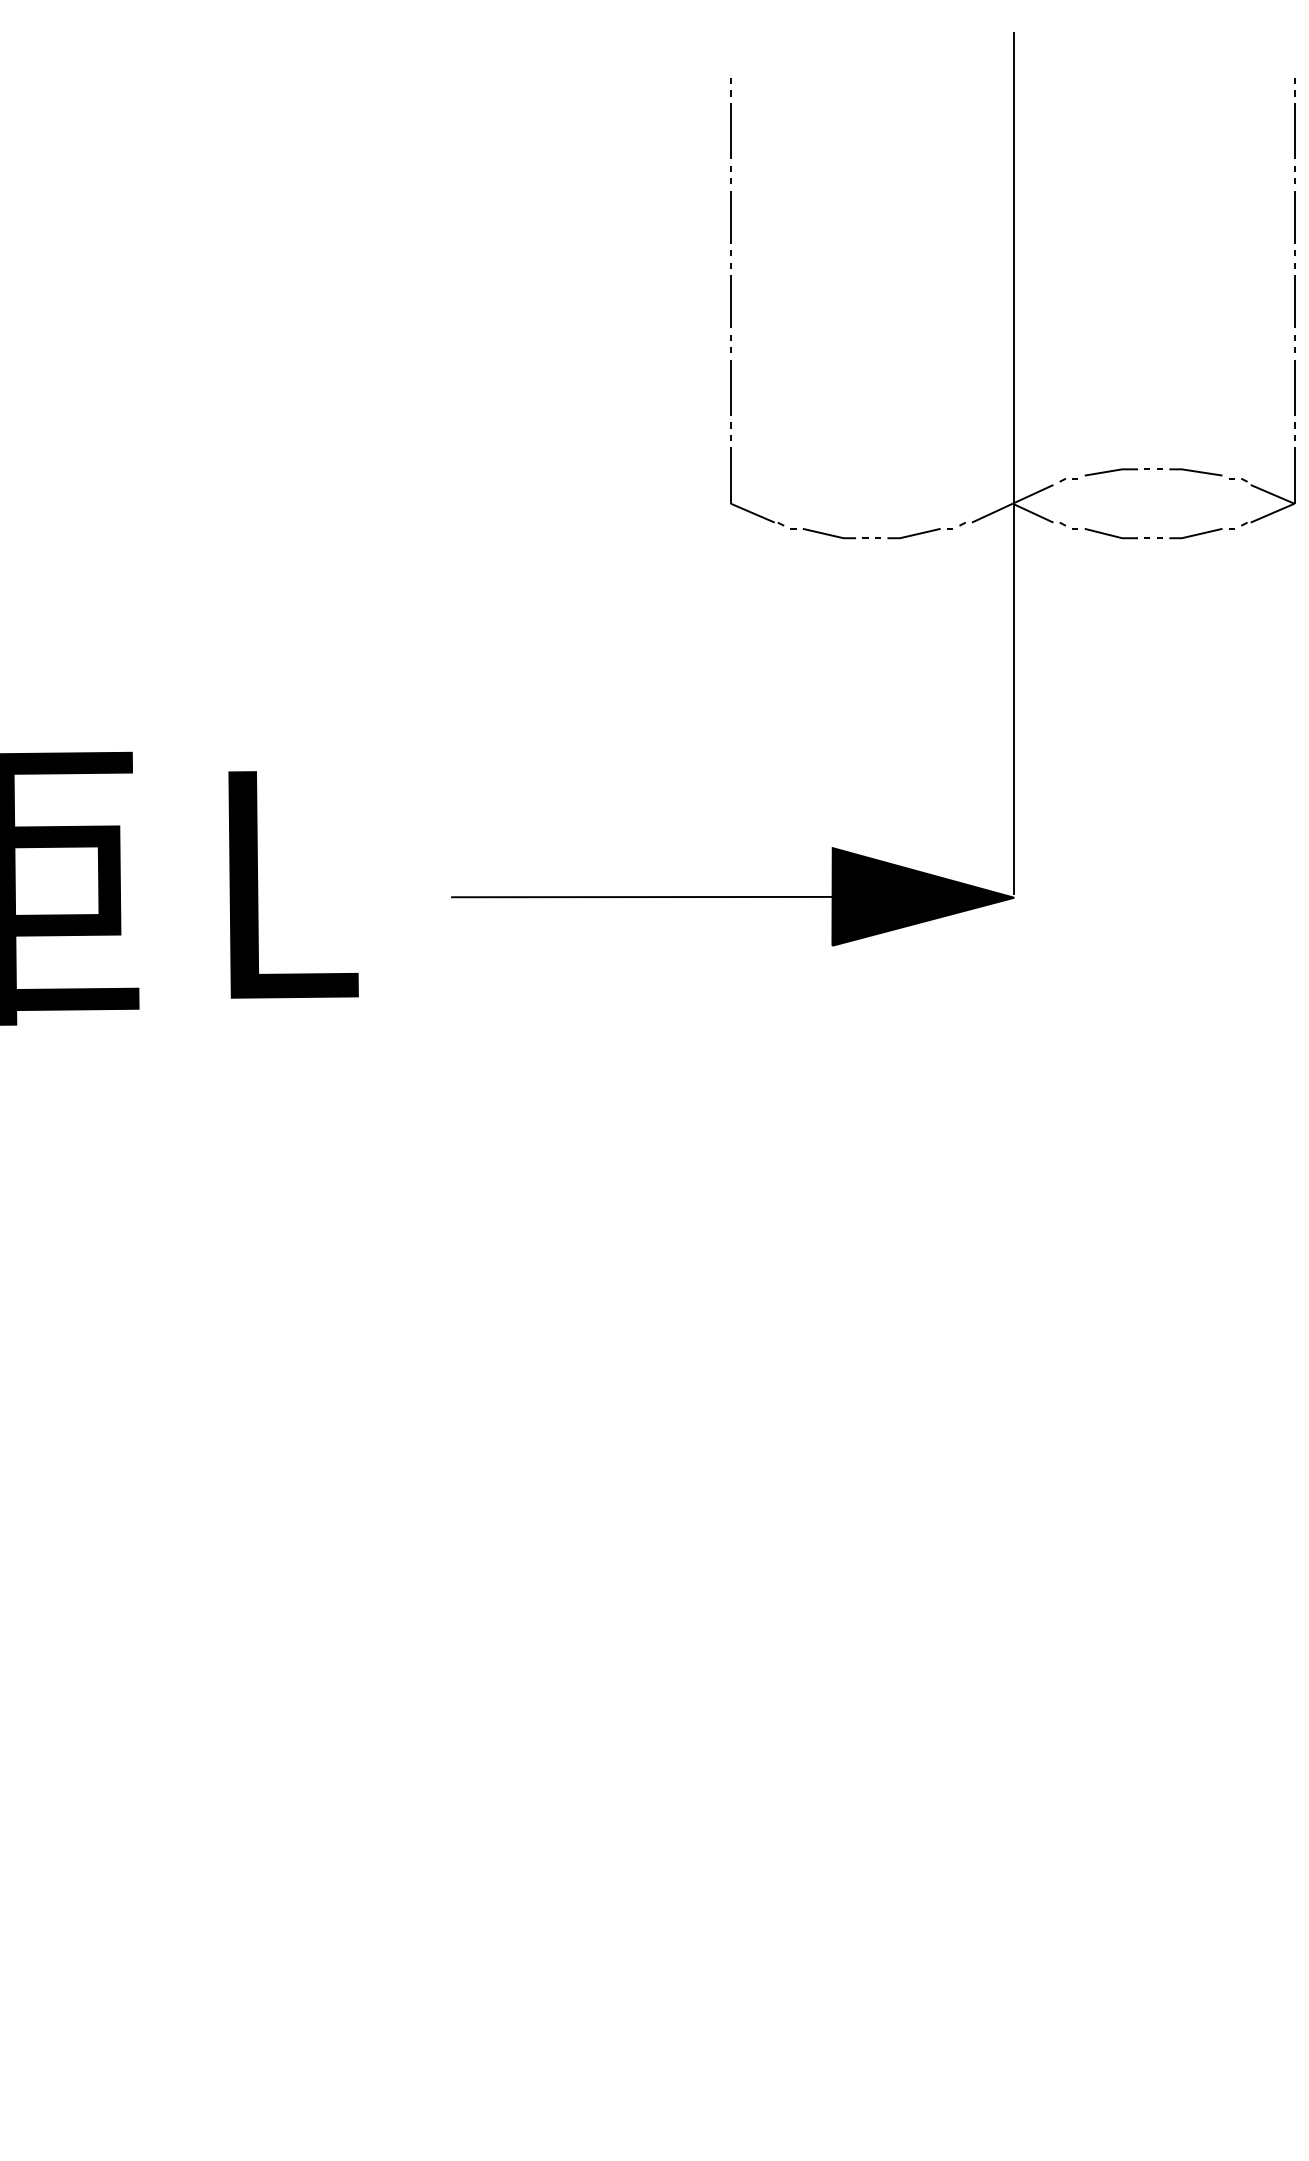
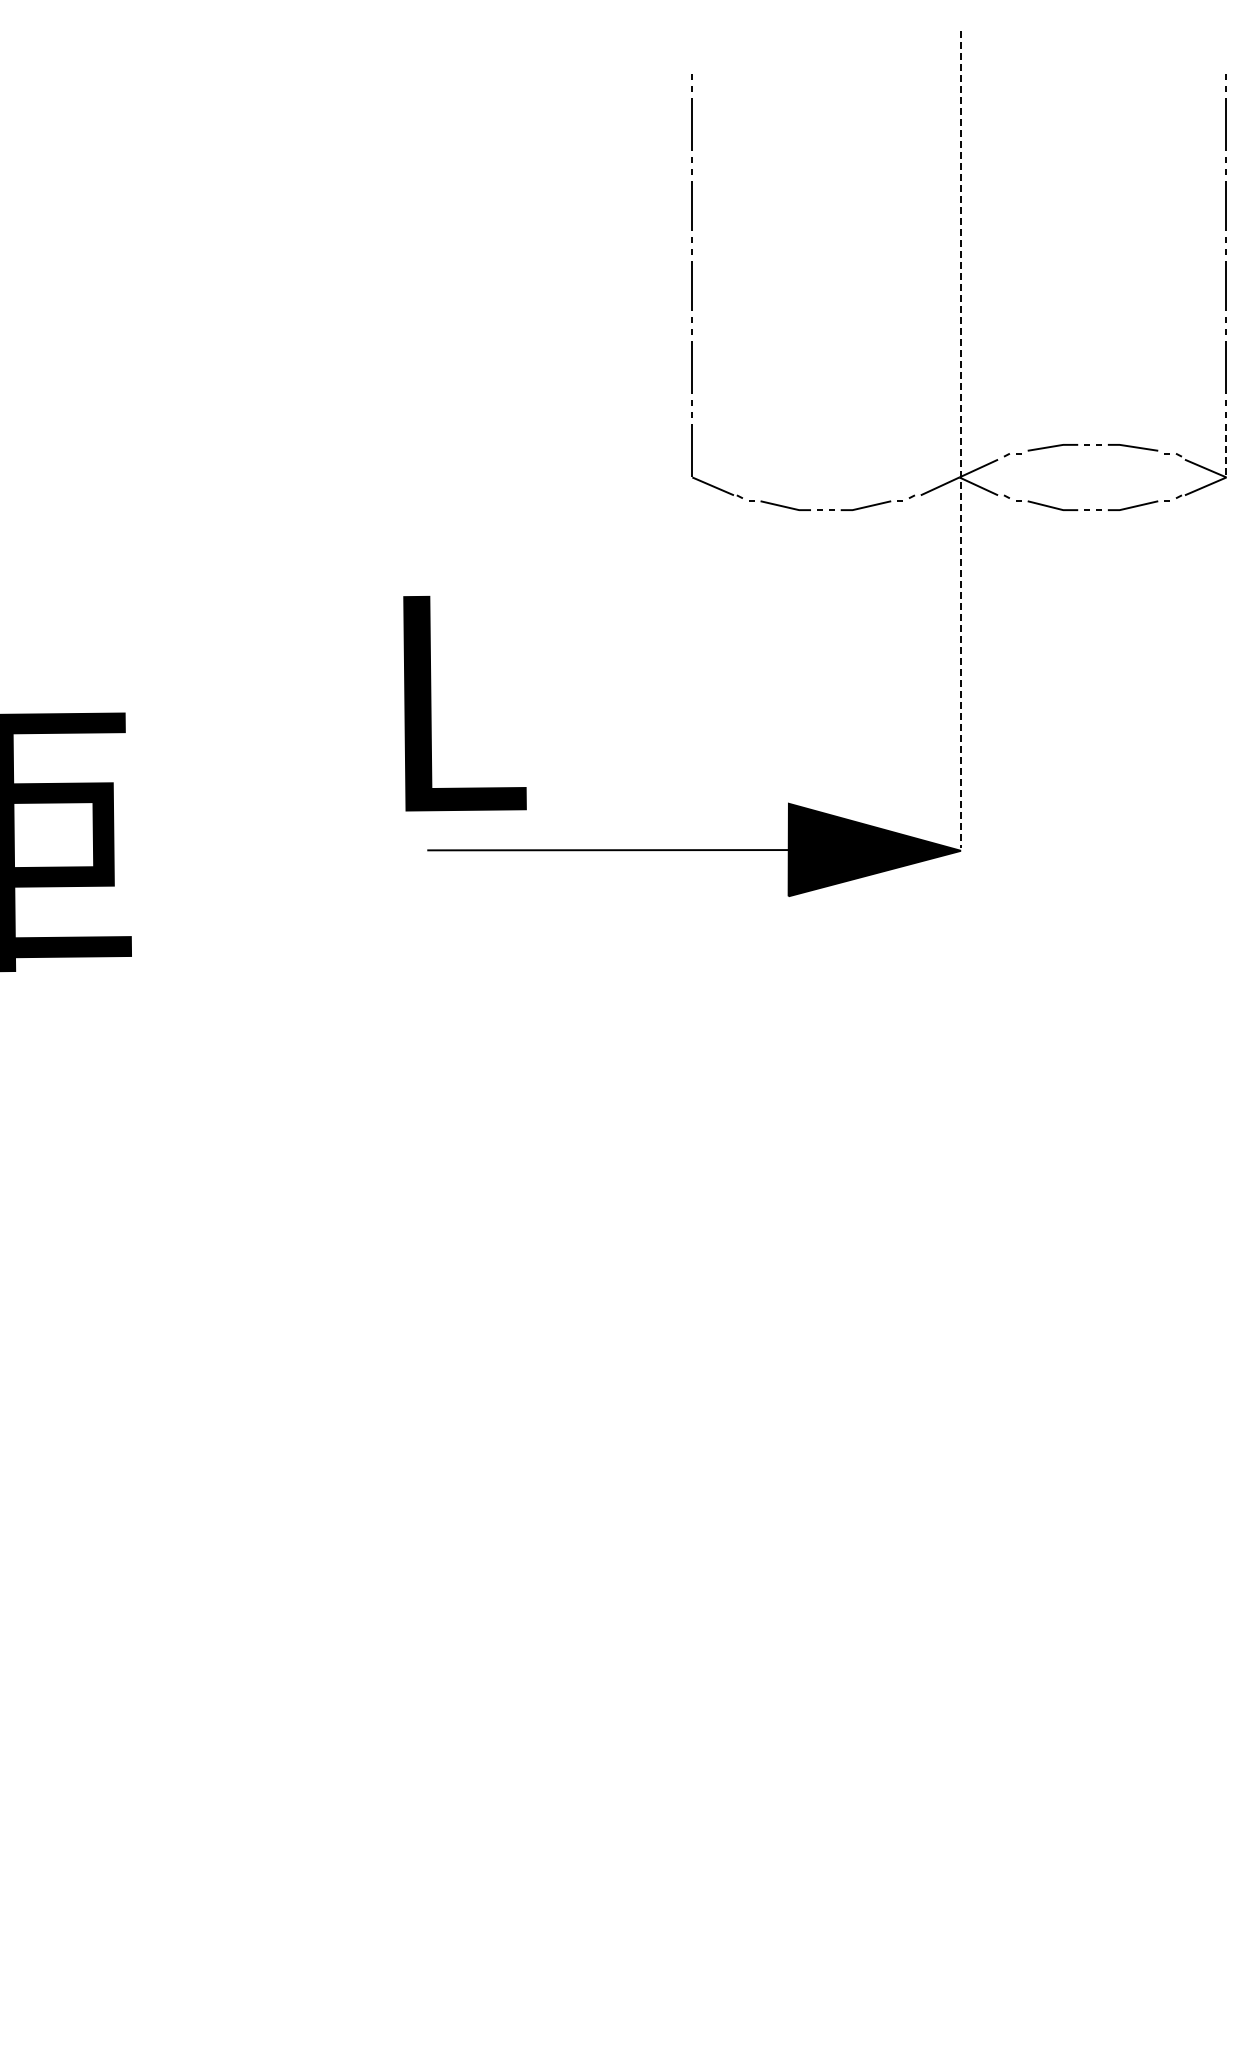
line: (1013, 463) -> (960, 439), solid -> dashed
line: (1294, 475) -> (1226, 450), solid -> dashed
text: (293, 884) -> (464, 703), moved

